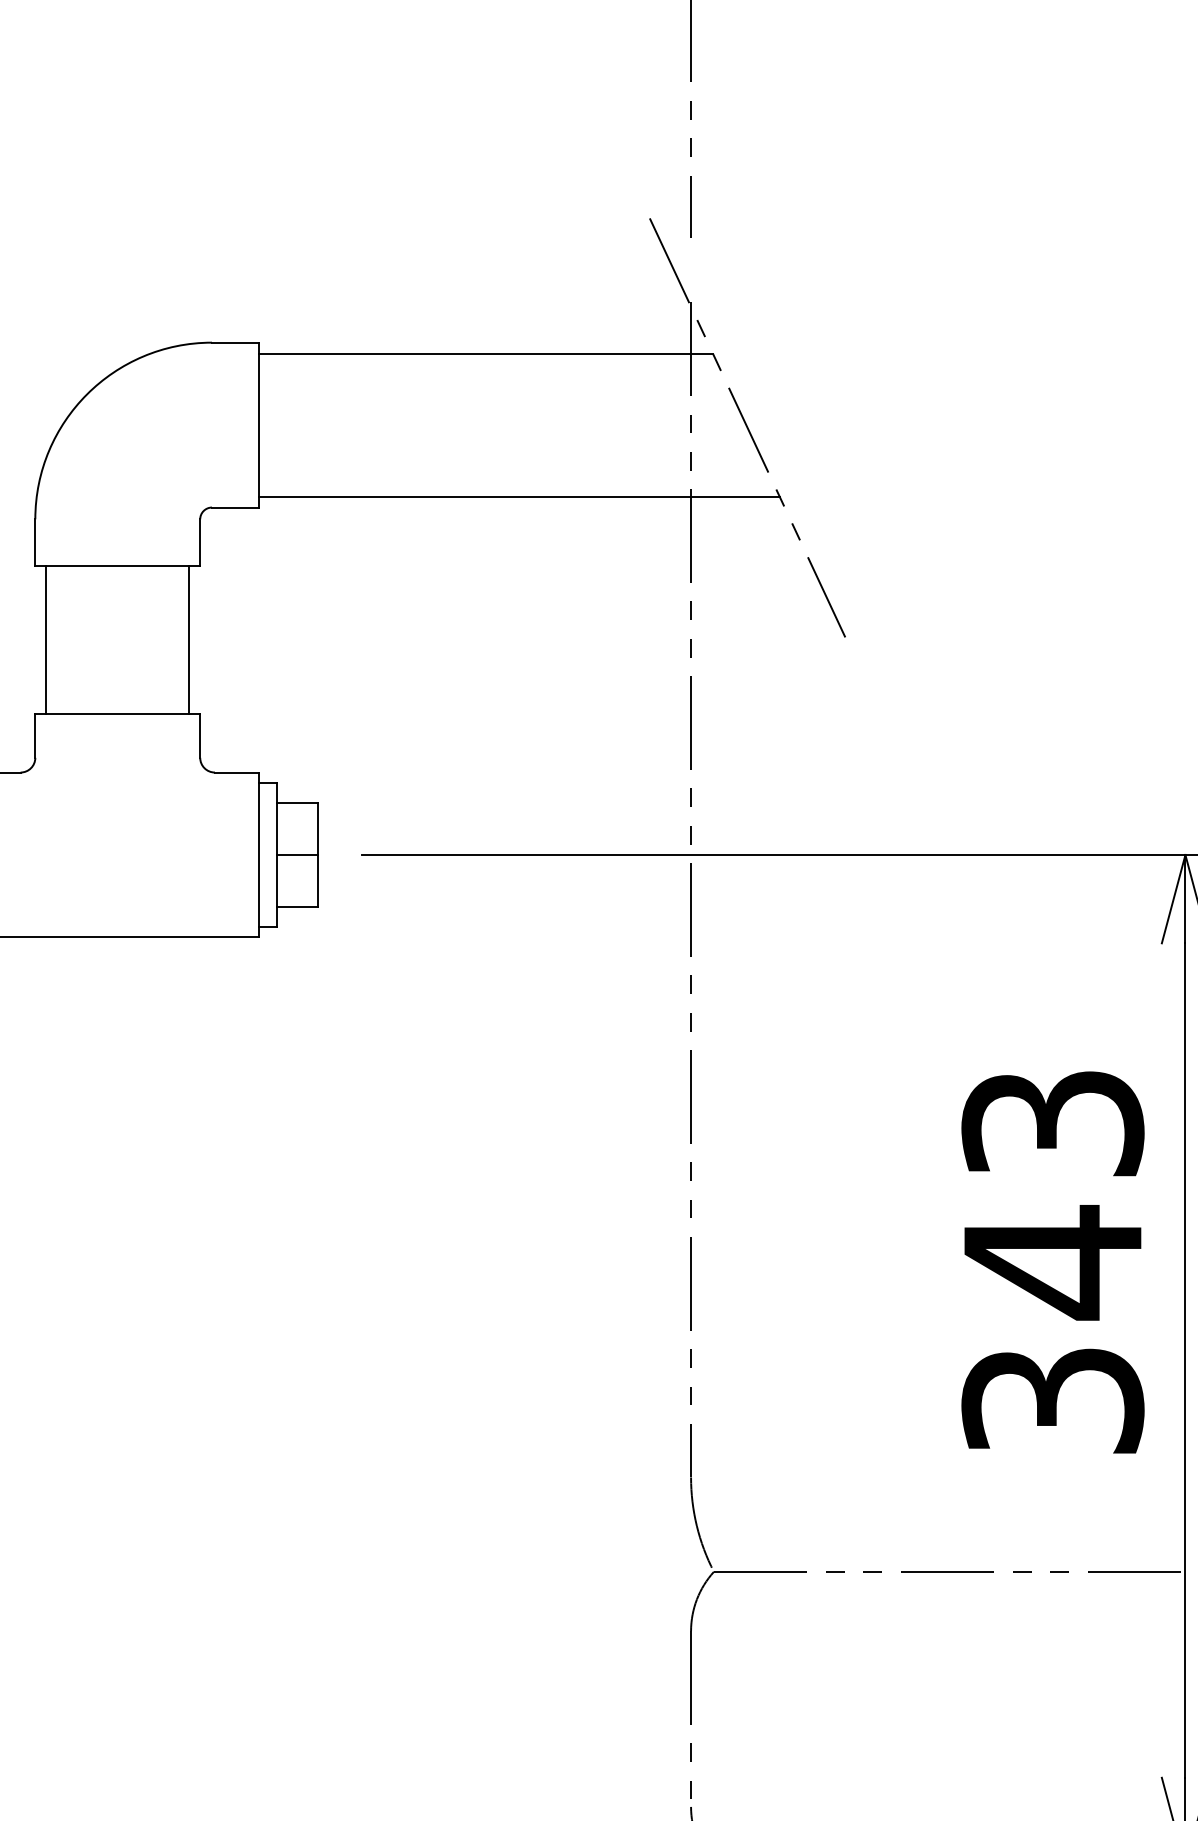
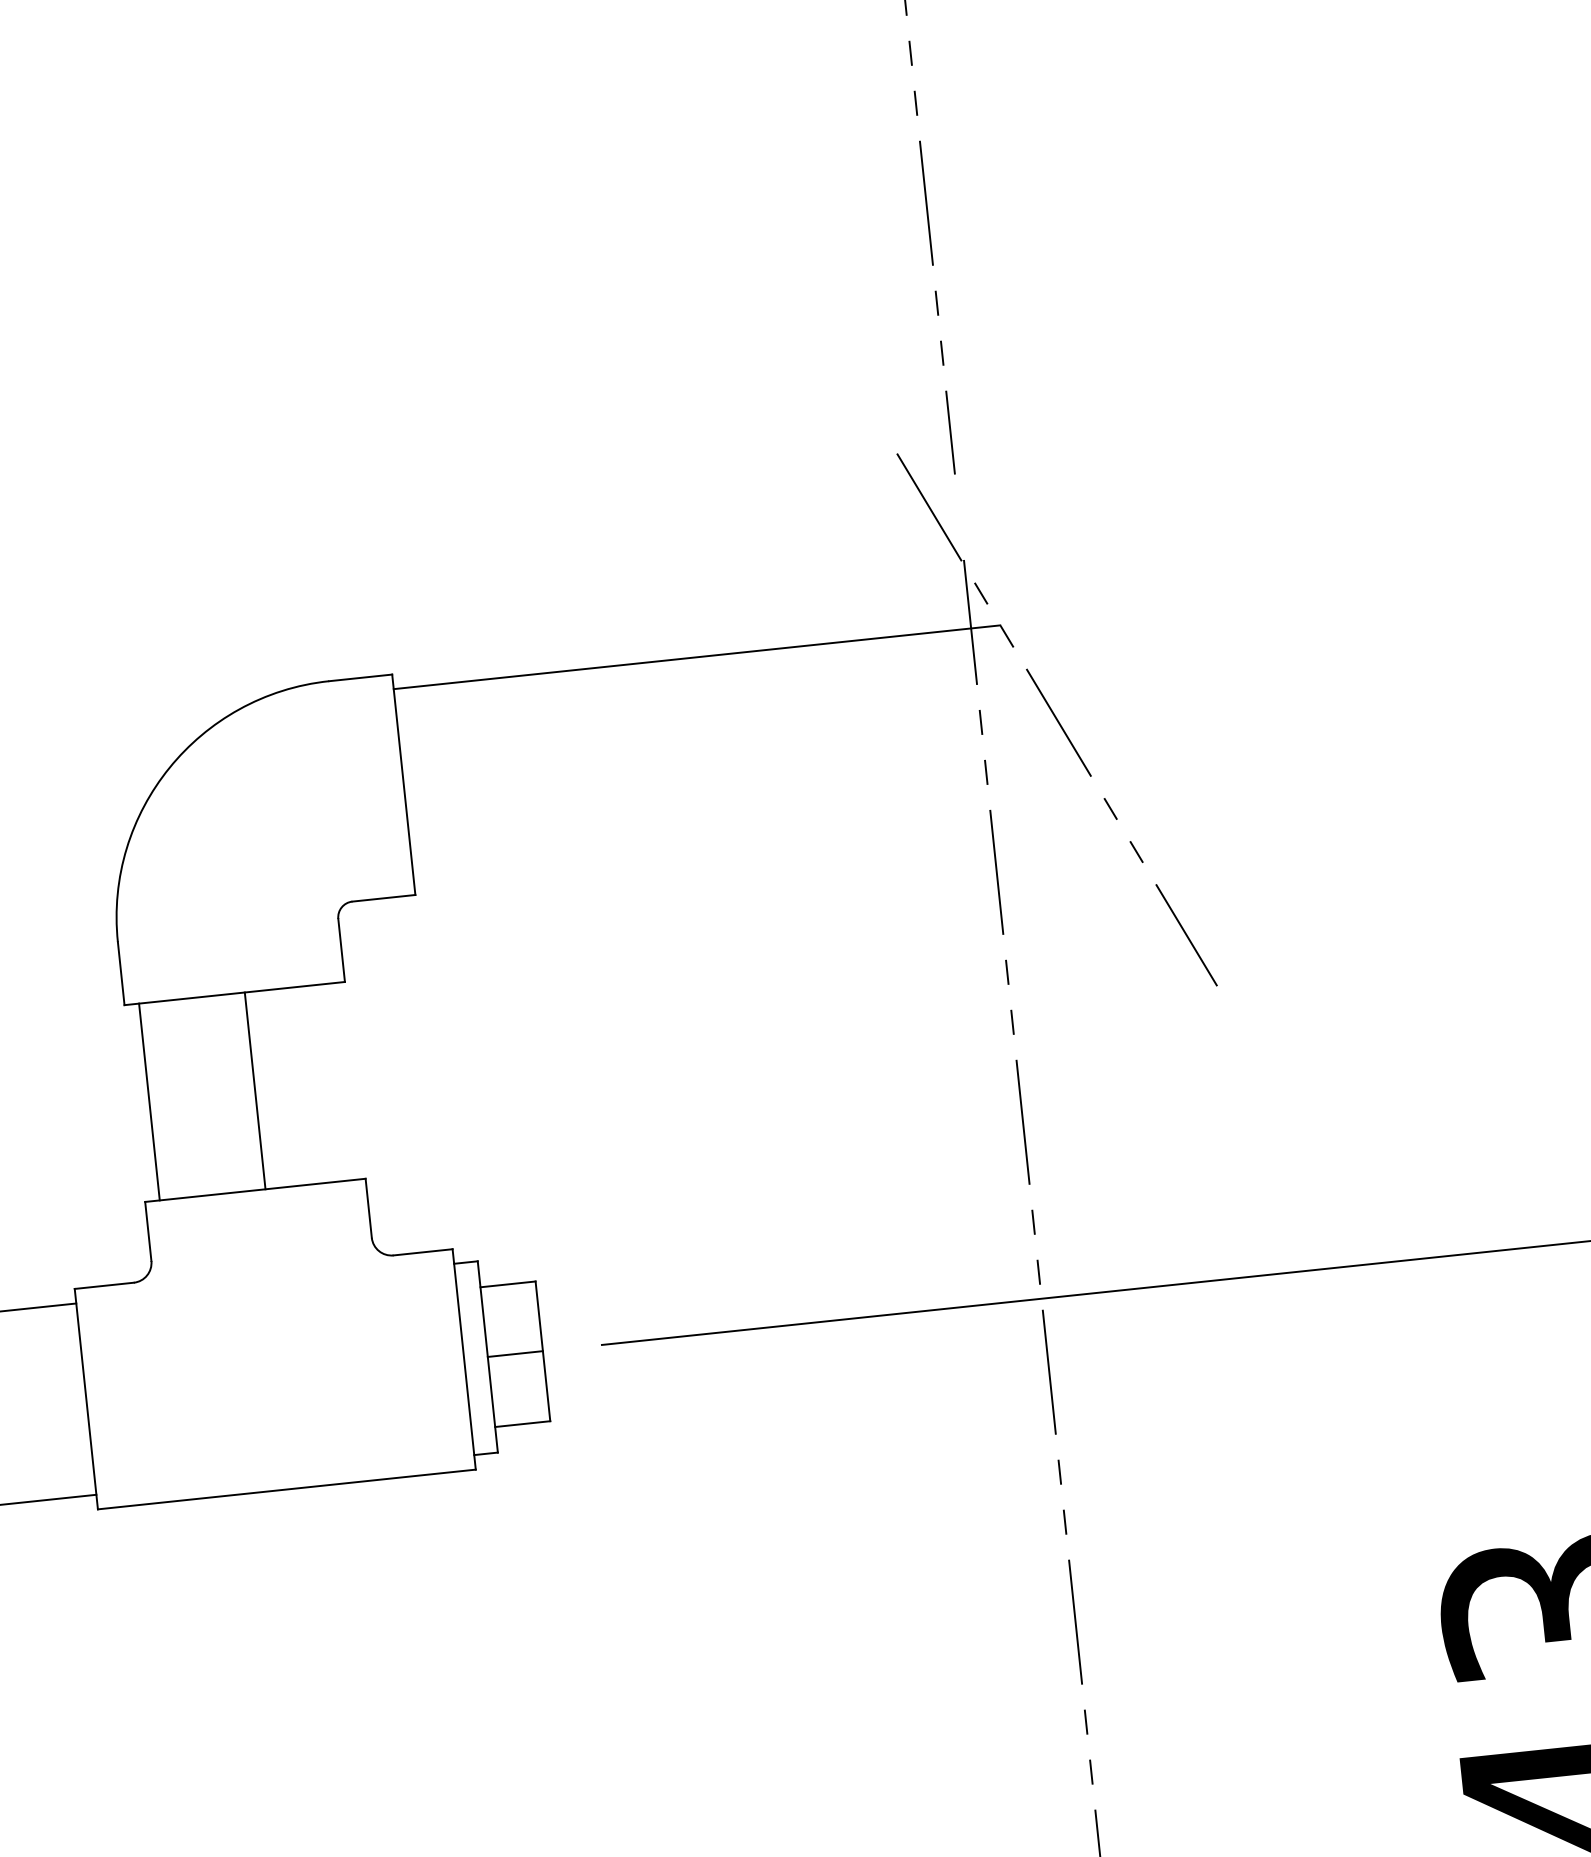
line: (519, 496) -> (761, 843), removed
line: (189, 639) -> (255, 1090), moved

